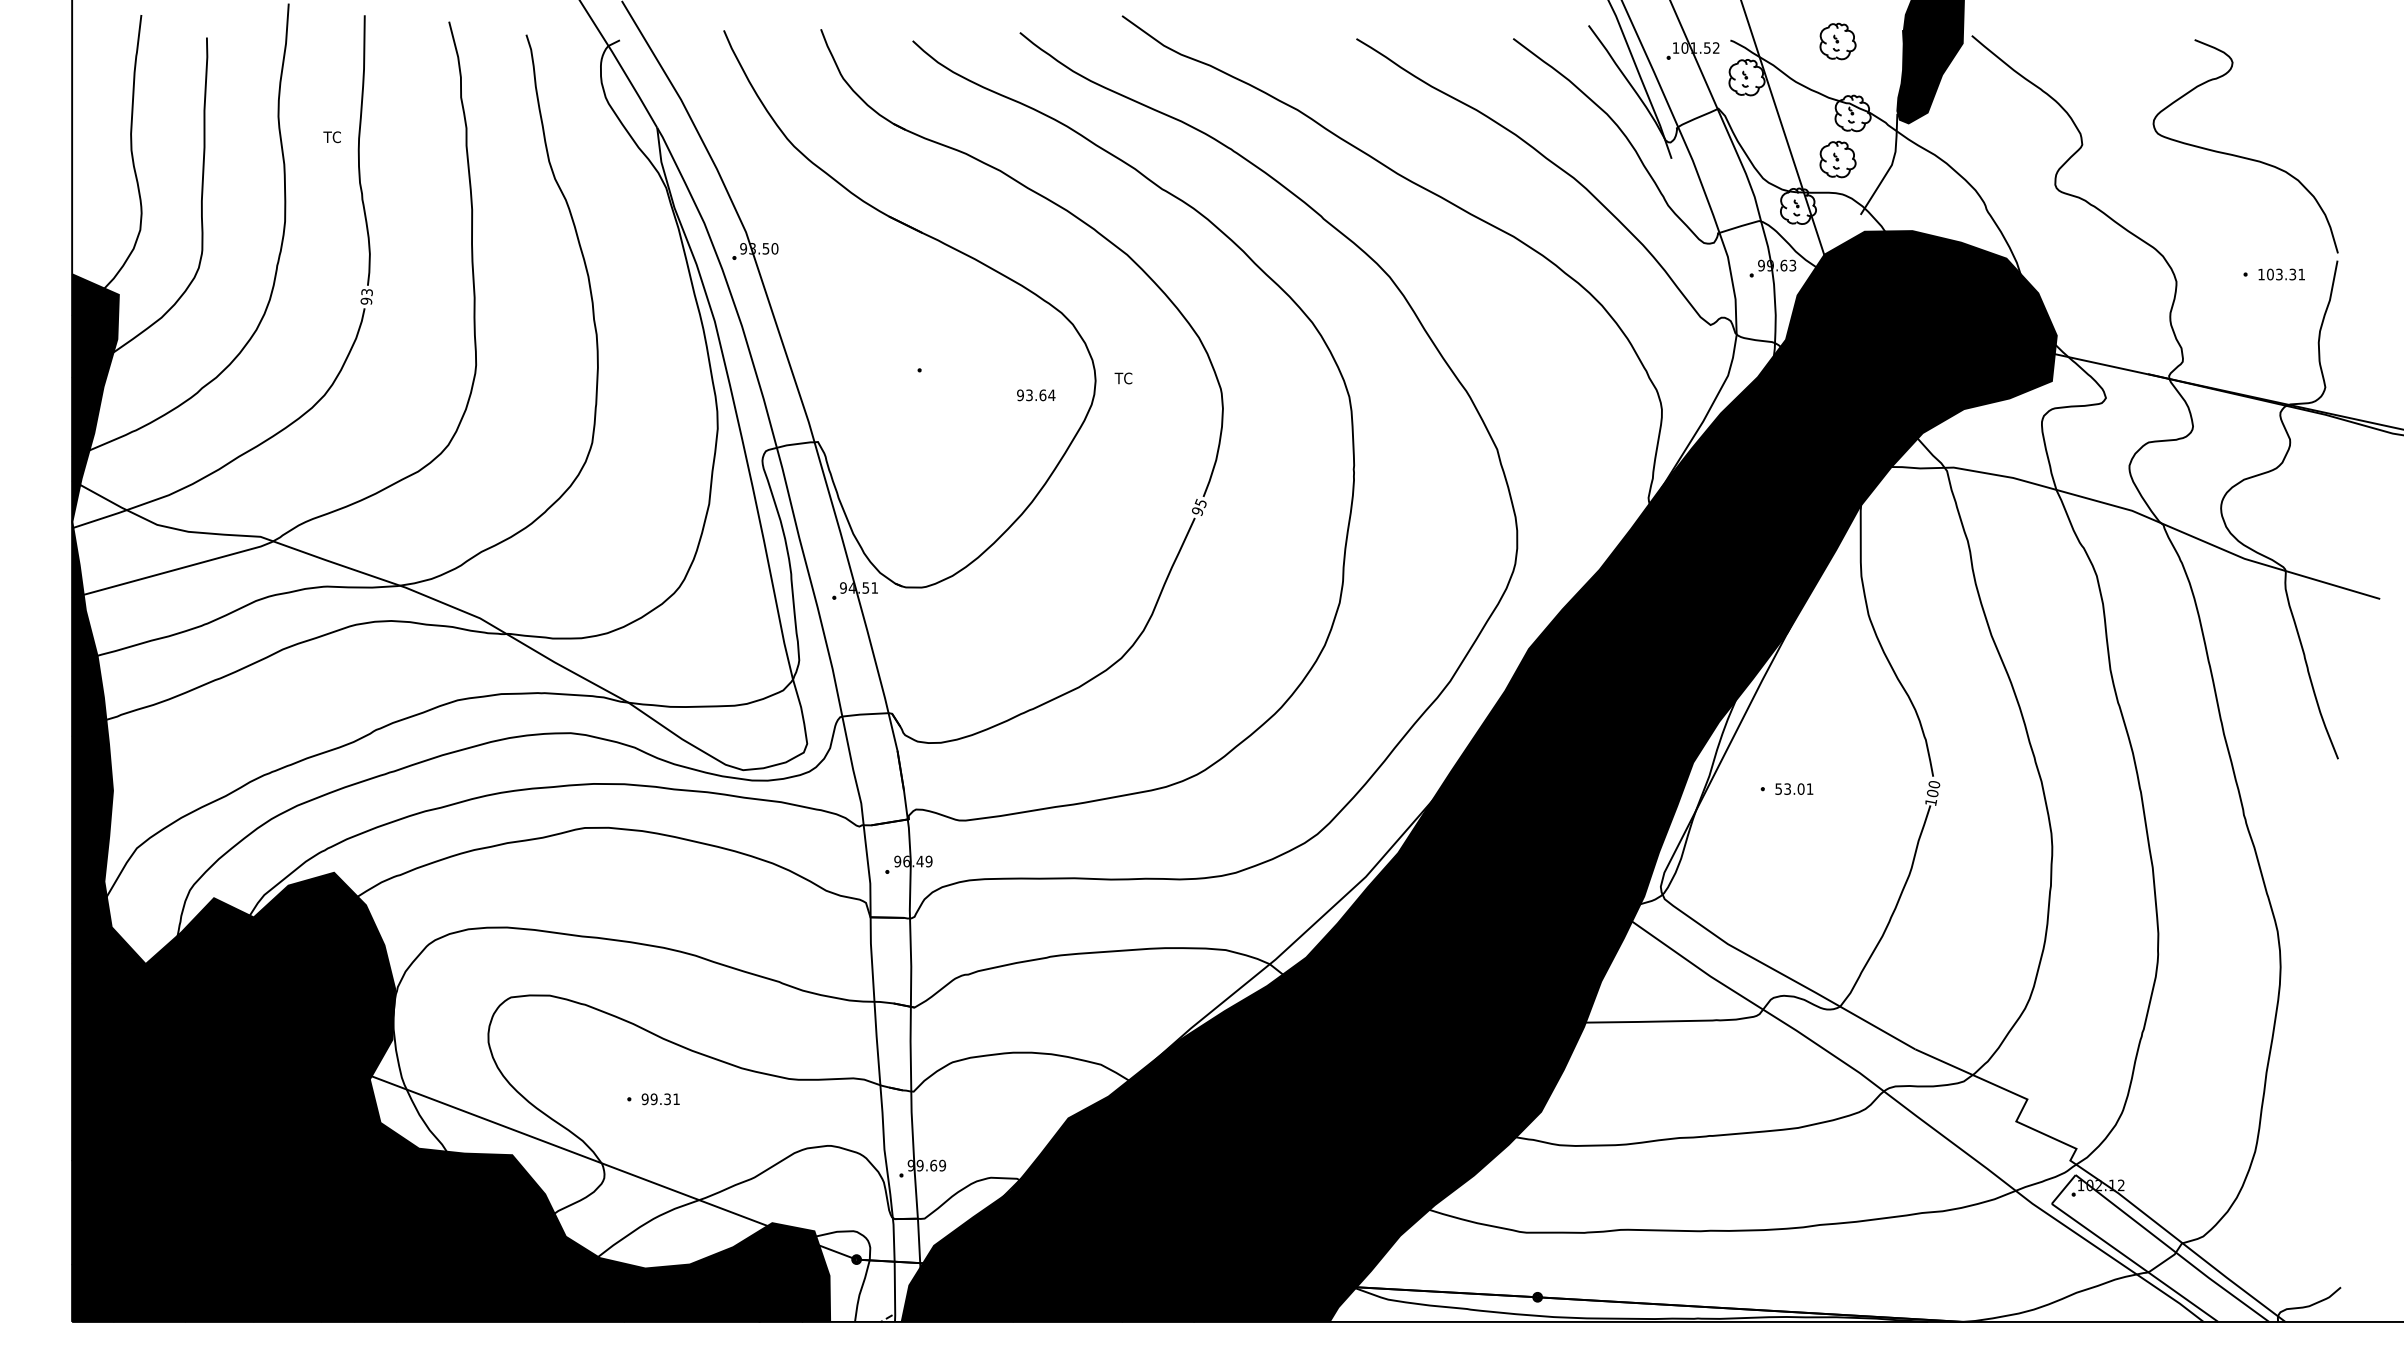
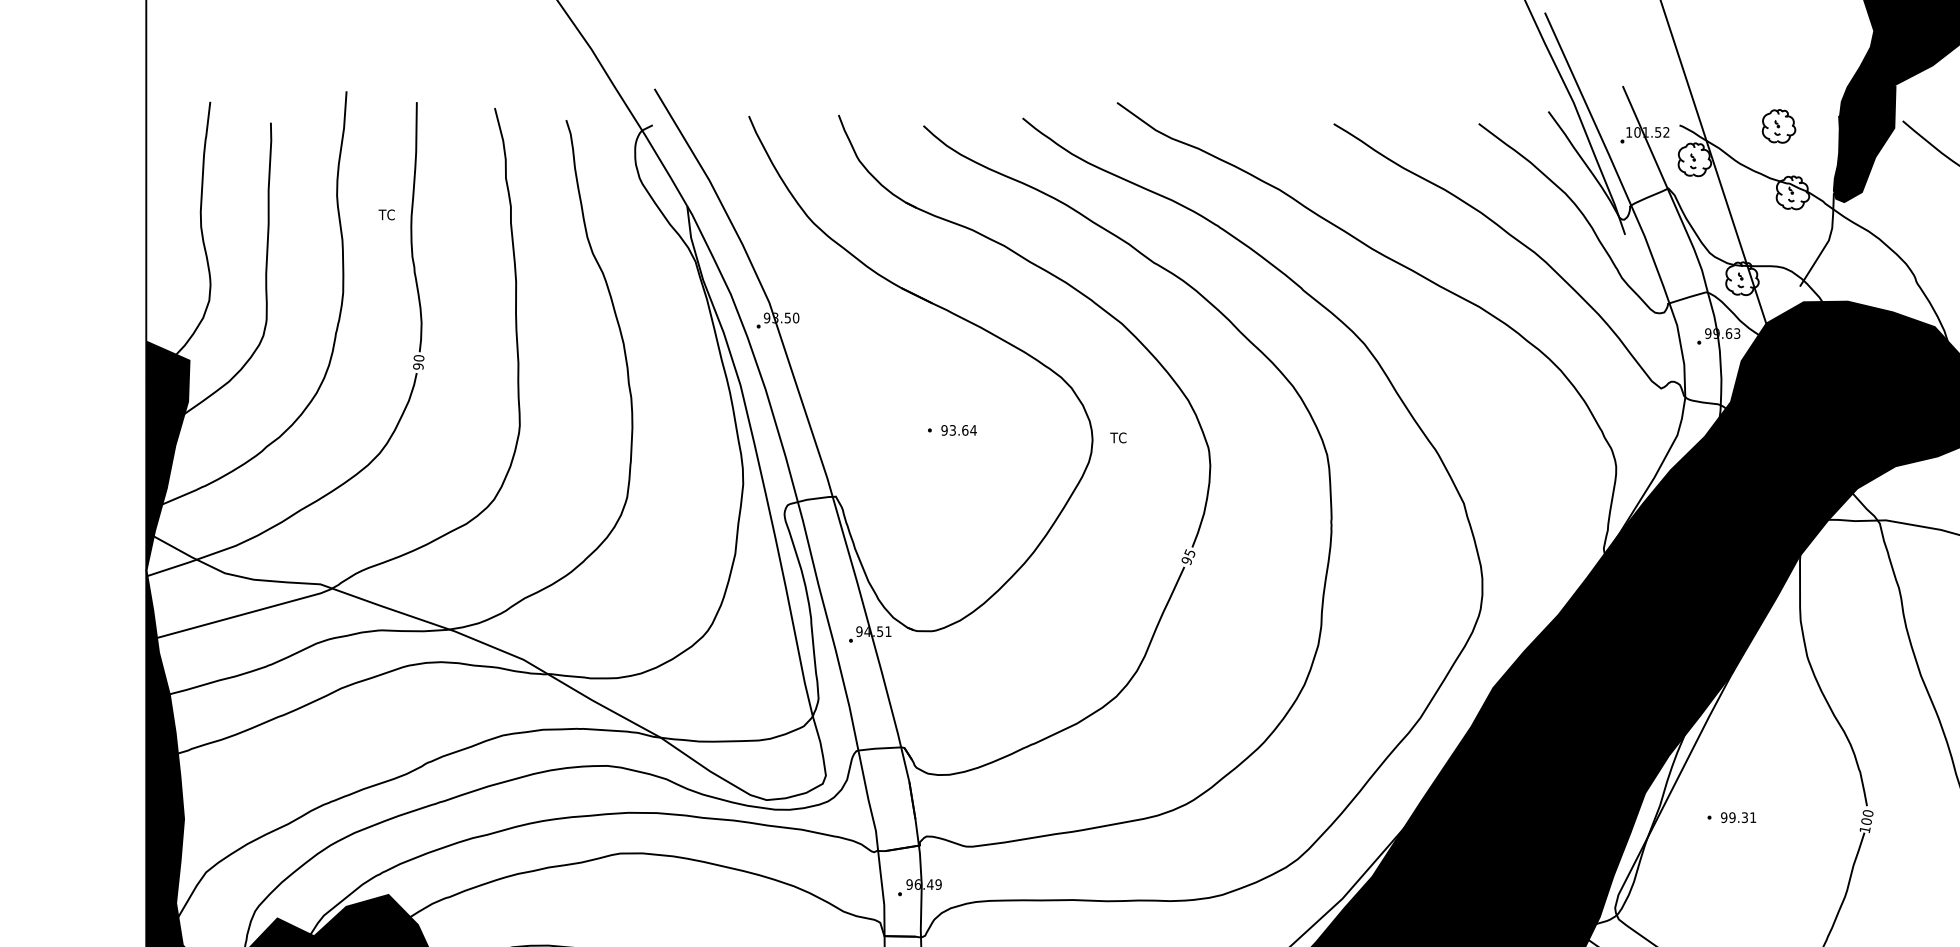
part: (1837, 159) -> (1778, 235), removed
text: (366, 292) -> (418, 358), 93 -> 90
text: (1036, 395) -> (959, 430), moved
text: (1789, 788) -> (1734, 817), 53.01 -> 99.31

